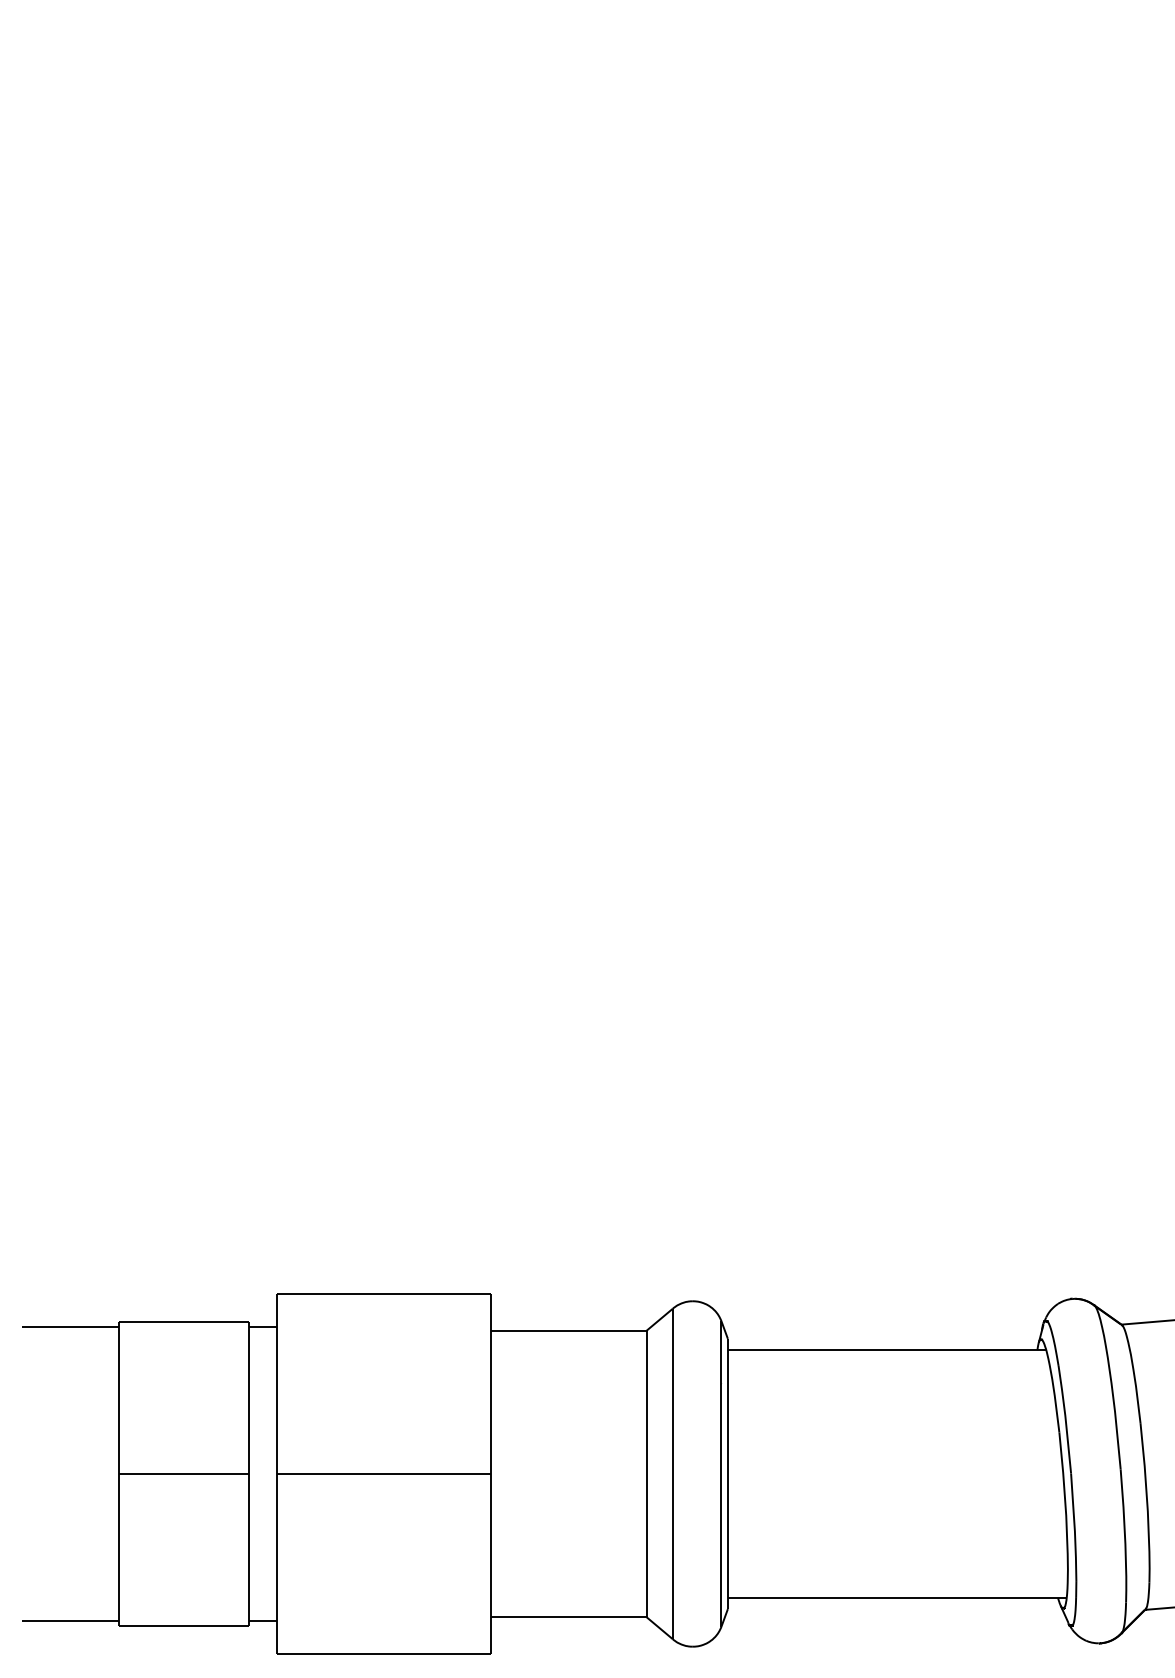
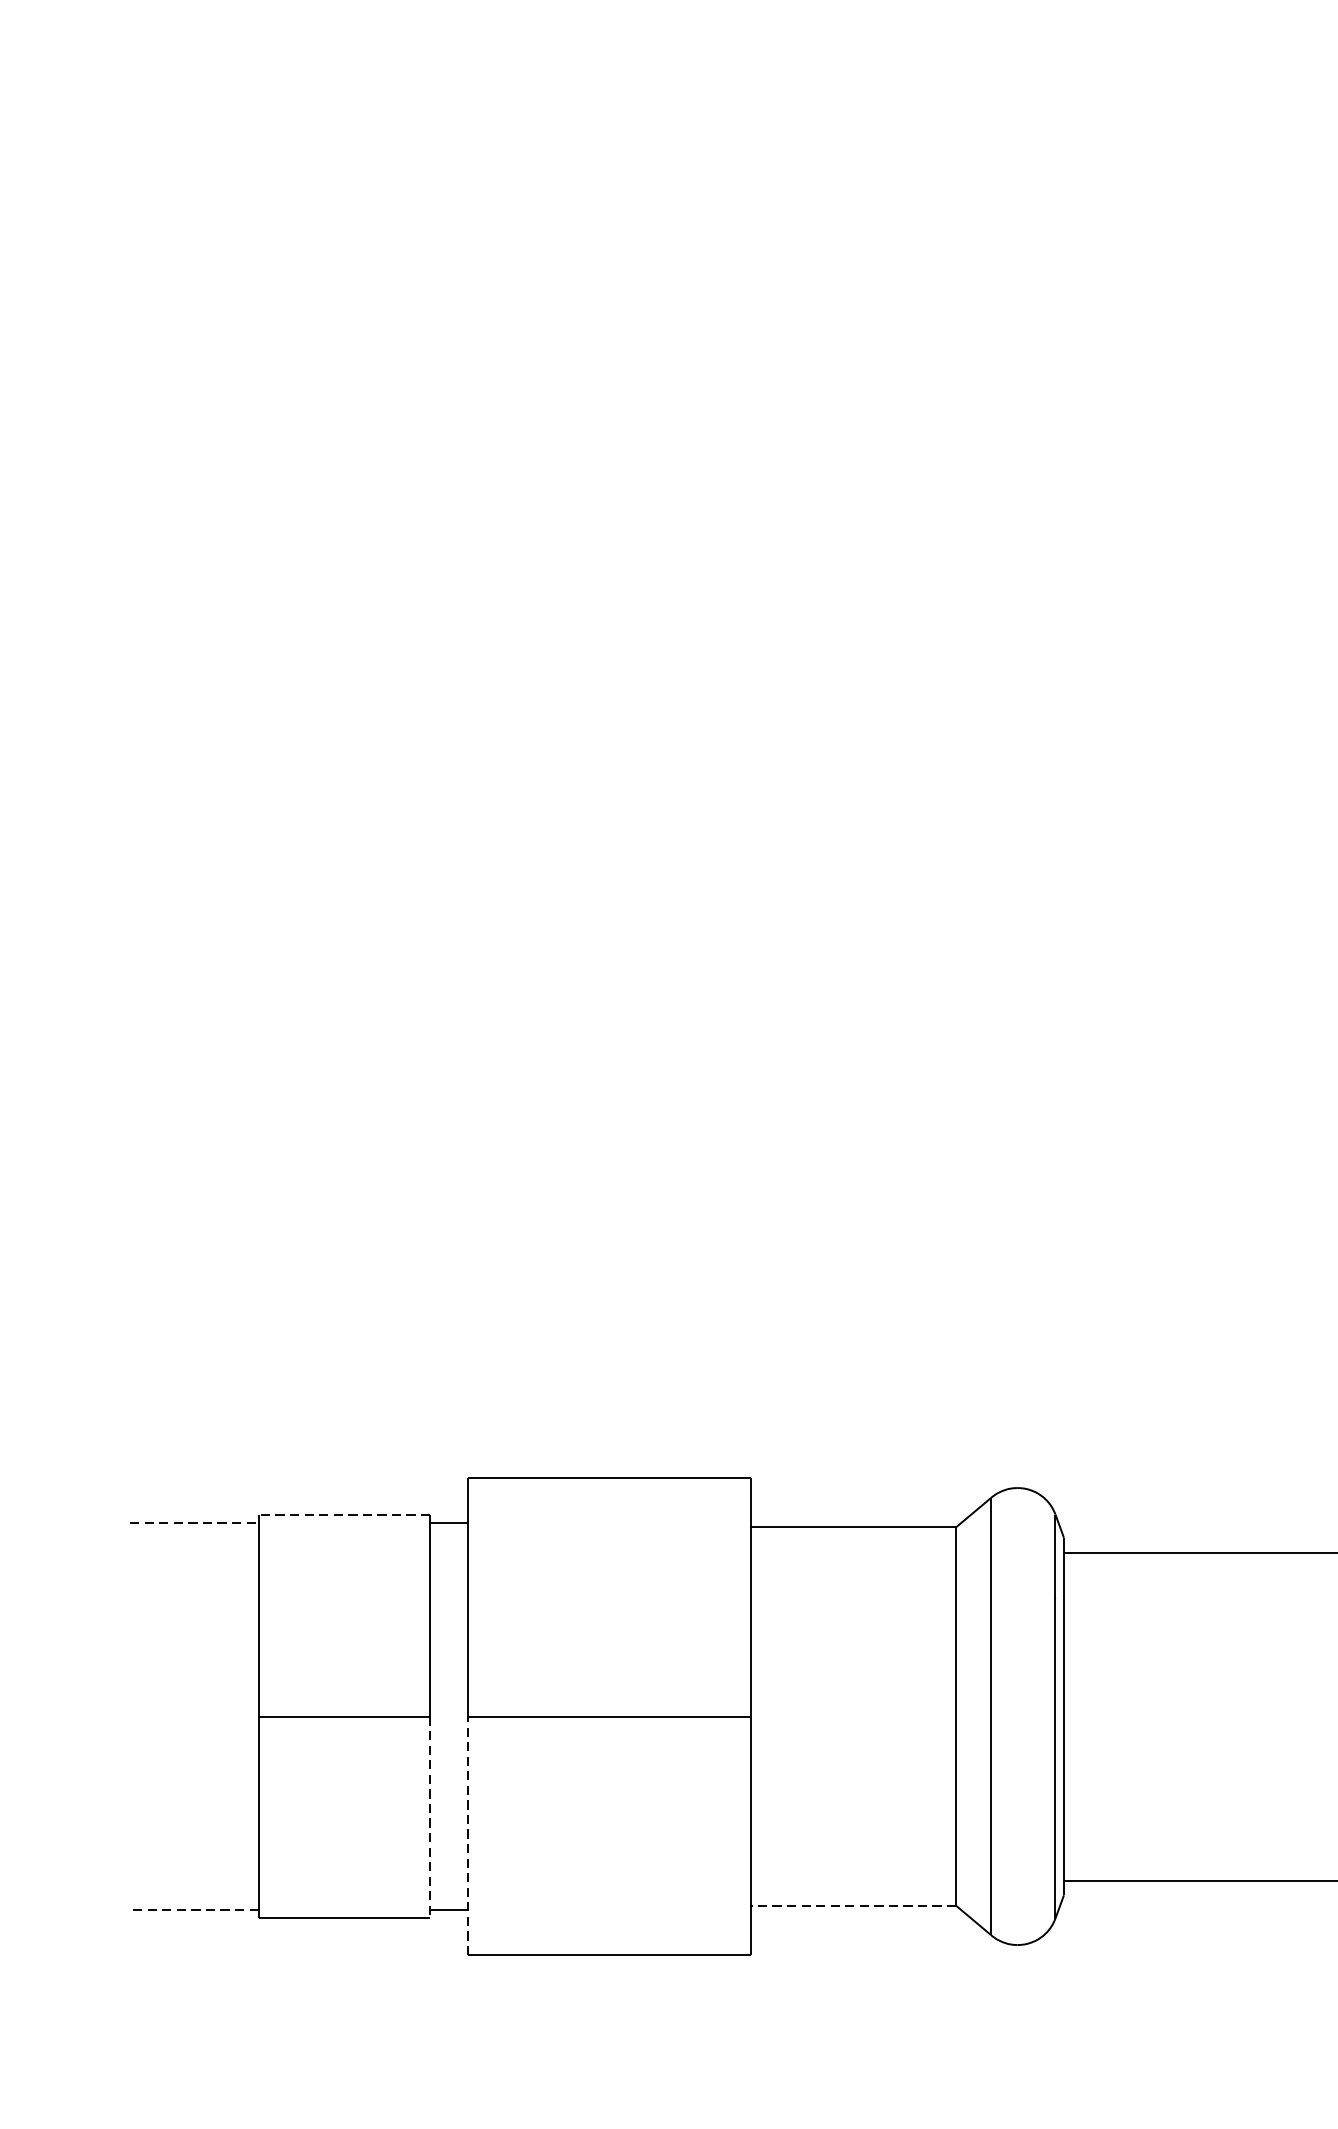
line: (184, 1321) -> (345, 1514), solid -> dashed
line: (70, 1327) -> (194, 1522), solid -> dashed
line: (248, 1550) -> (429, 1817), solid -> dashed
line: (277, 1563) -> (468, 1834), solid -> dashed
line: (568, 1617) -> (853, 1906), solid -> dashed
line: (70, 1620) -> (194, 1910), solid -> dashed

